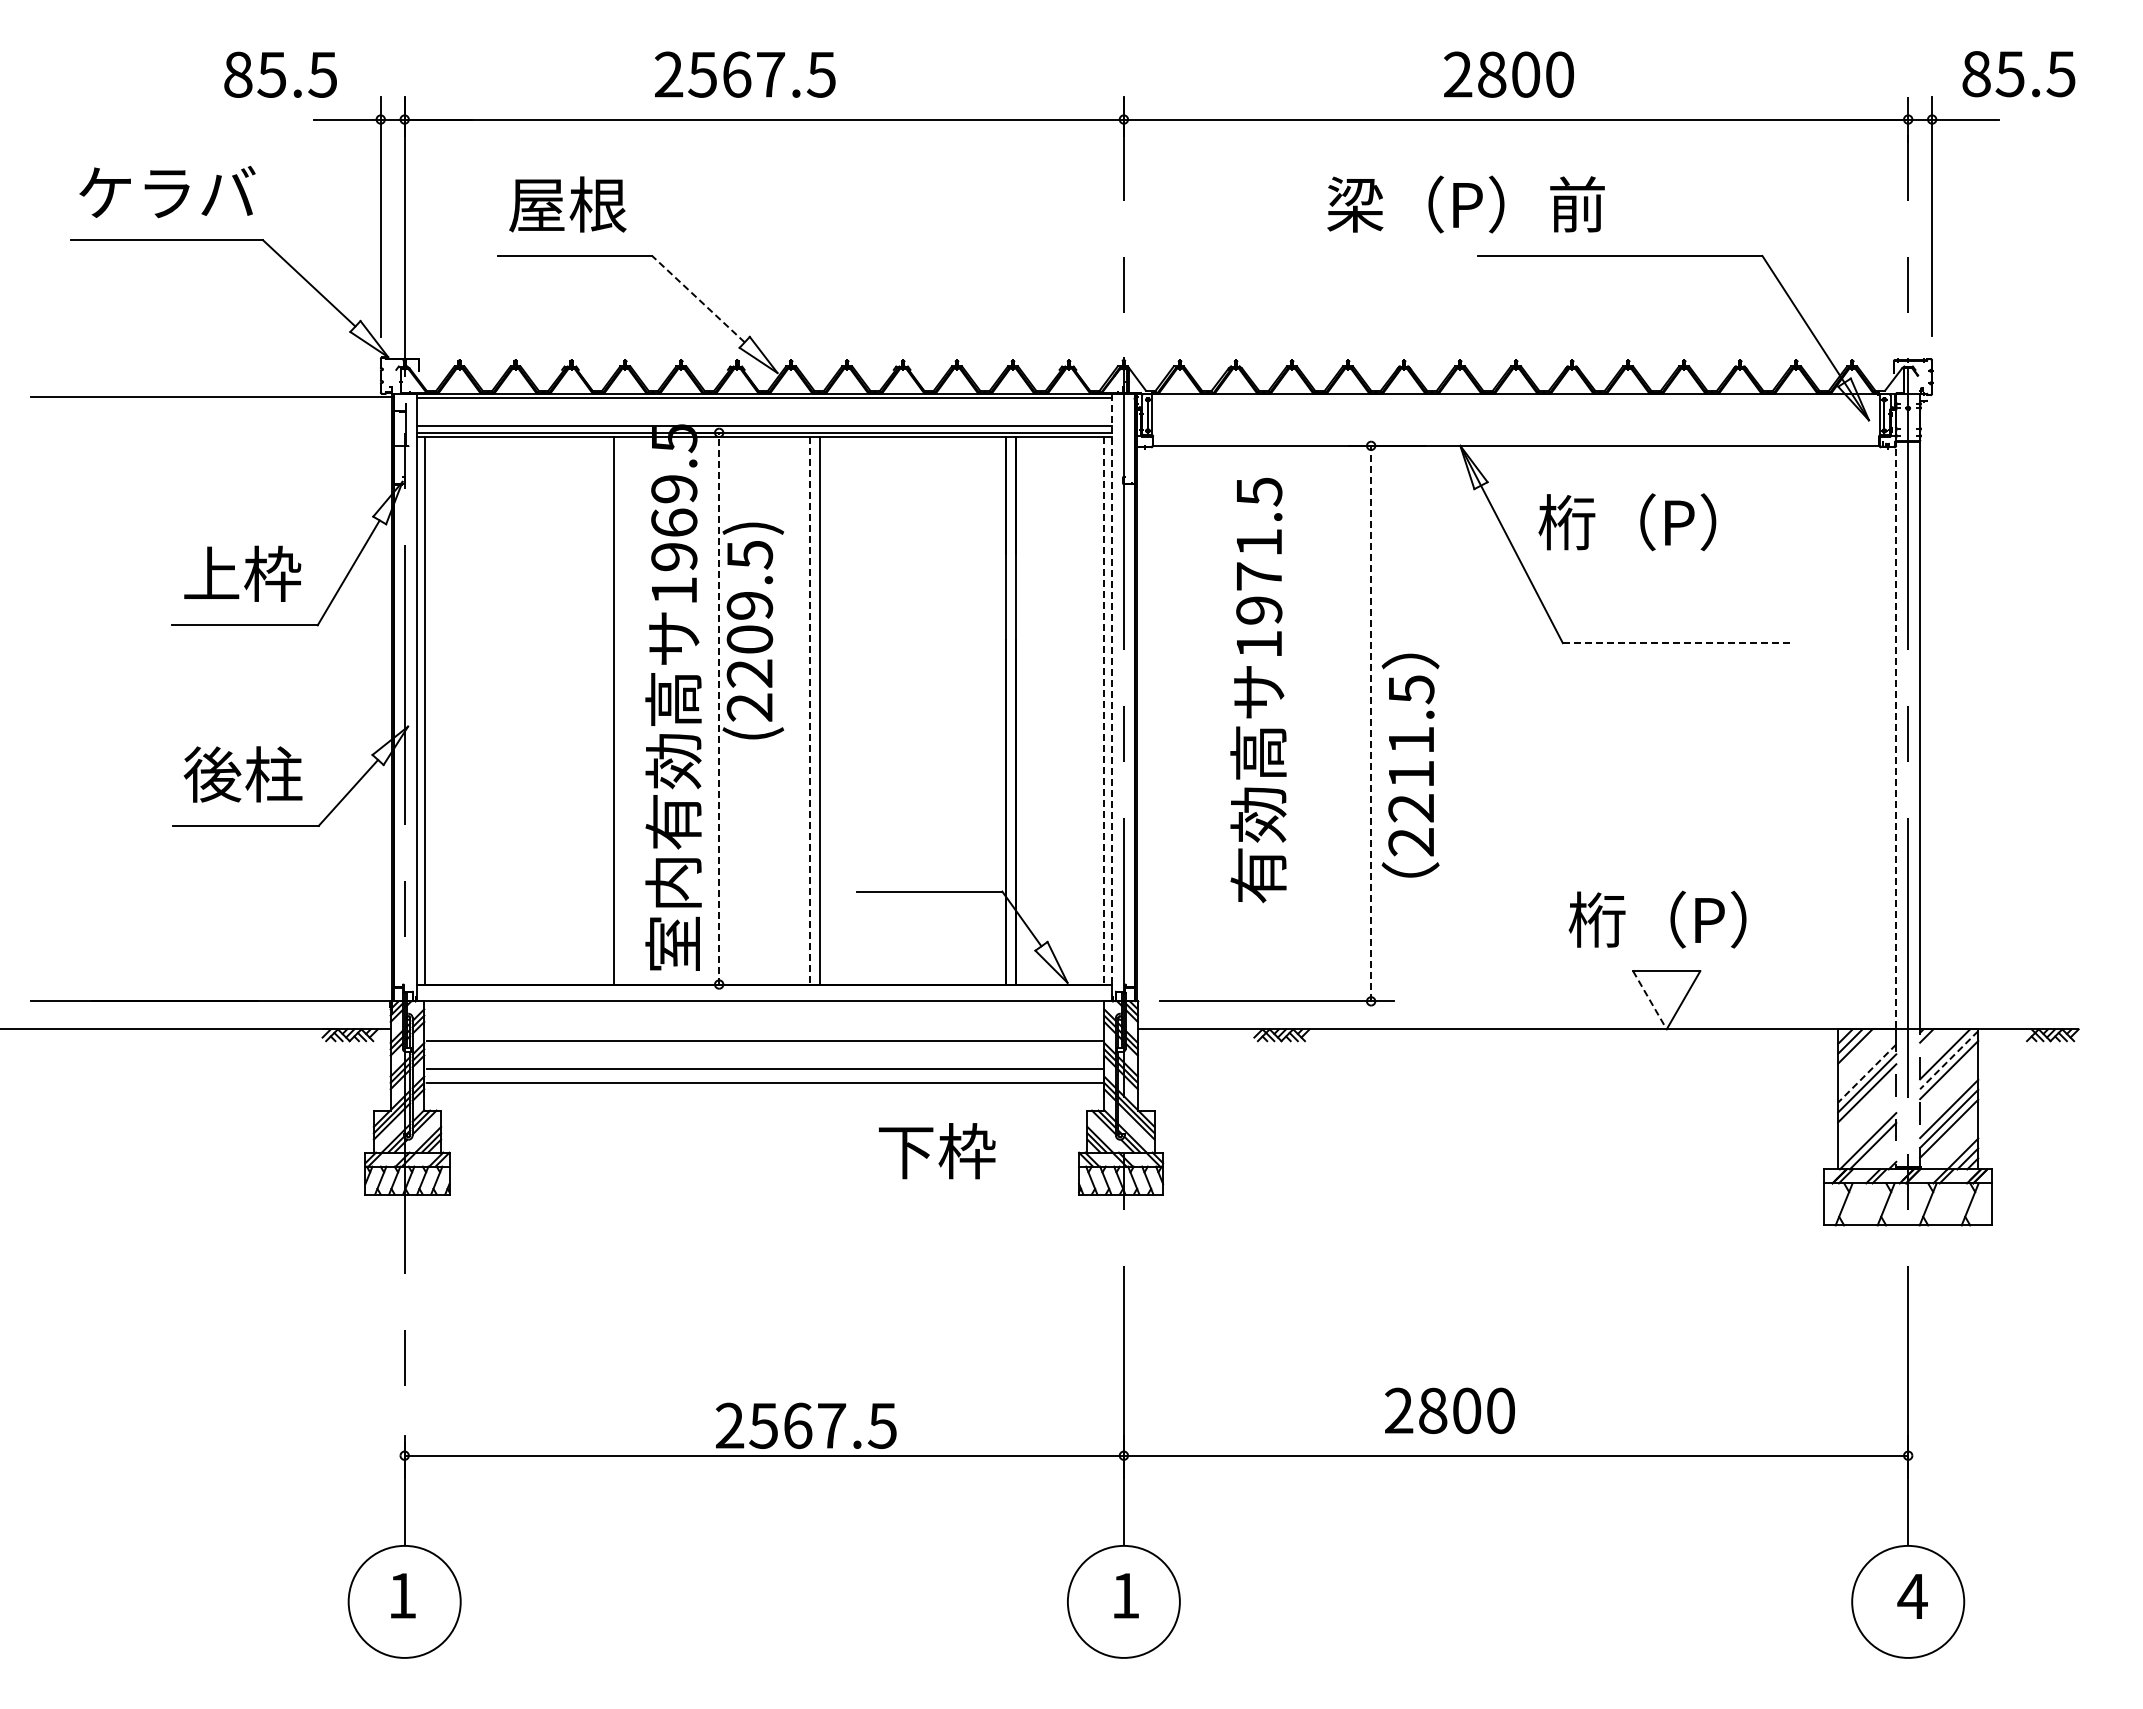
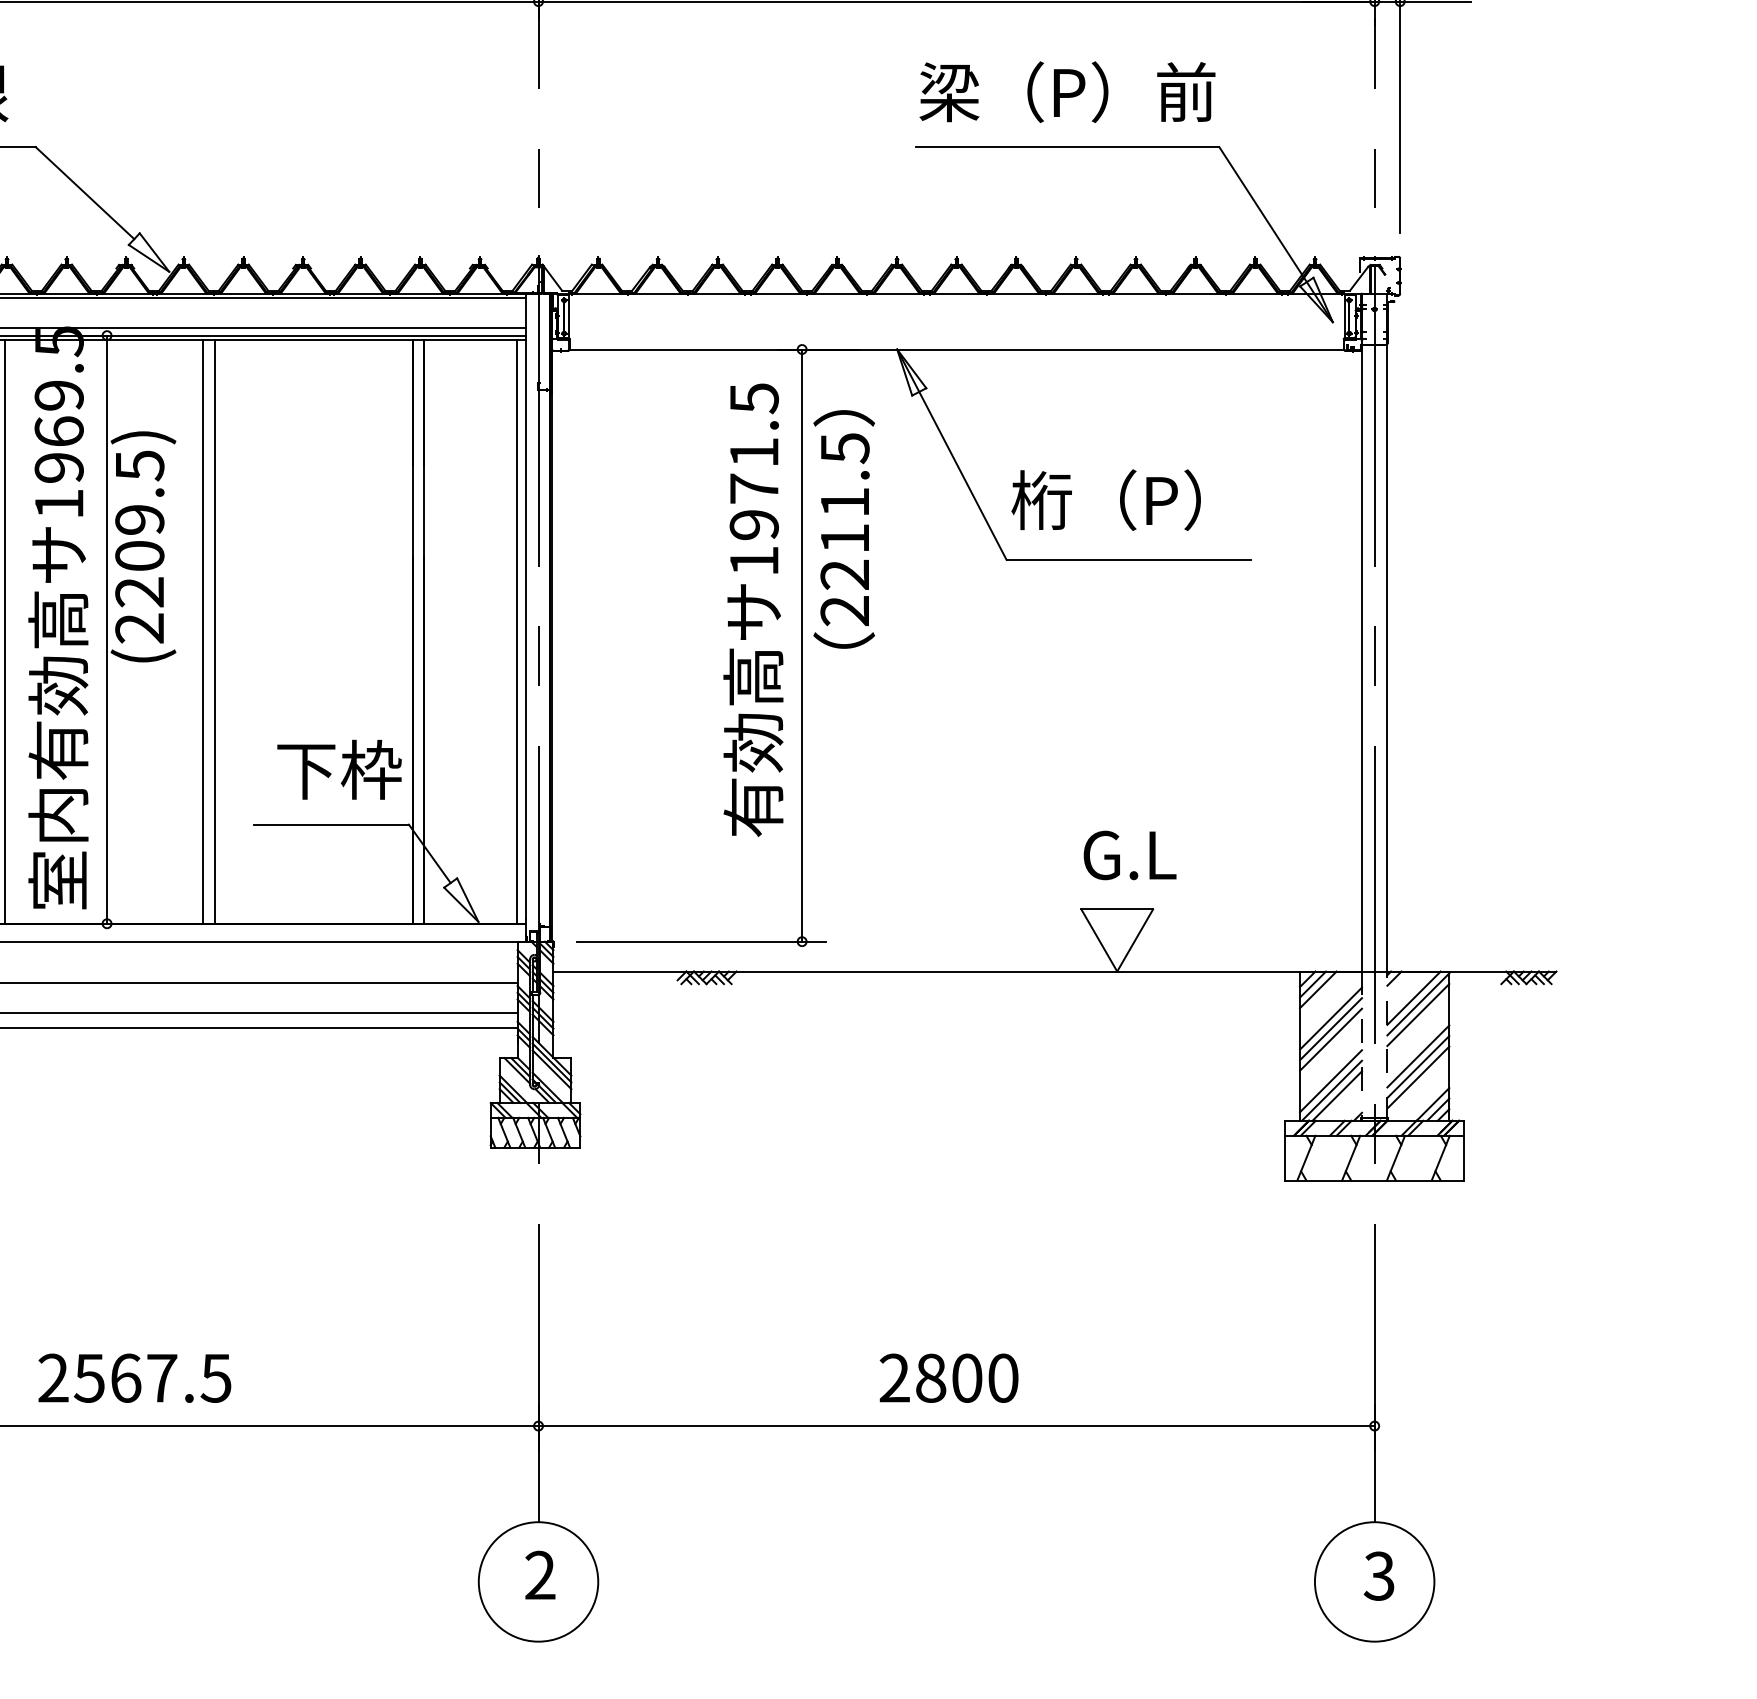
text: (1465, 204) -> (1066, 92), moved
line: (698, 298) -> (85, 192), dashed -> solid
text: (1627, 522) -> (1106, 500), moved
line: (1677, 643) -> (1128, 560), dashed -> solid
line: (1111, 687) -> (525, 607), dashed -> solid
text: (1258, 690) -> (753, 610), moved
line: (719, 708) -> (107, 629), dashed -> solid
line: (623, 710) -> (5, 631), added
line: (809, 710) -> (203, 631), dashed -> solid
line: (1103, 710) -> (516, 631), dashed -> solid
line: (1896, 711) -> (1362, 632), dashed -> solid
line: (1371, 723) -> (802, 645), dashed -> solid
text: (1410, 765) -> (844, 529), moved
text: (1657, 919) -> (1107, 854), 桁（P） -> G.L
line: (1649, 1000) -> (1098, 940), dashed -> solid
line: (1948, 1060) -> (1417, 1004), dashed -> solid
line: (1866, 1073) -> (1330, 1018), dashed -> solid
line: (1867, 1132) -> (1331, 1081), added
text: (937, 1151) -> (339, 770), moved
text: (1449, 1410) -> (948, 1377), moved
text: (806, 1425) -> (135, 1377), moved
text: (1125, 1595) -> (540, 1575), 1 -> 2
text: (1912, 1596) -> (1379, 1576), 4 -> 3

